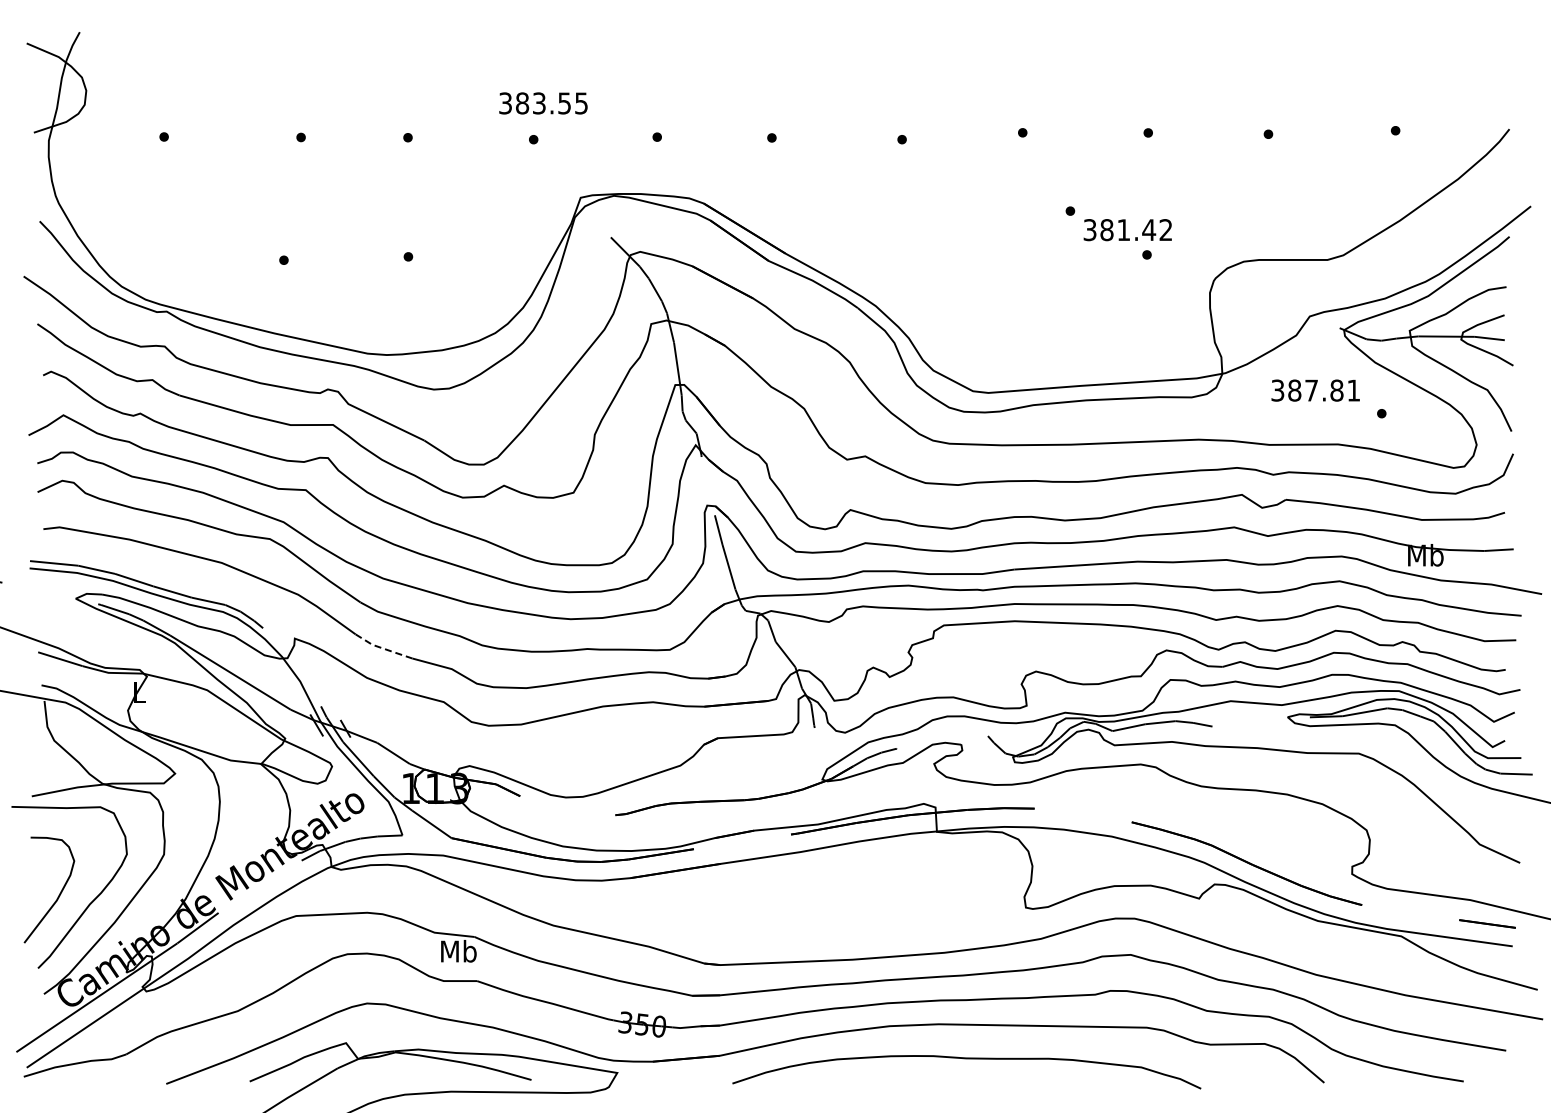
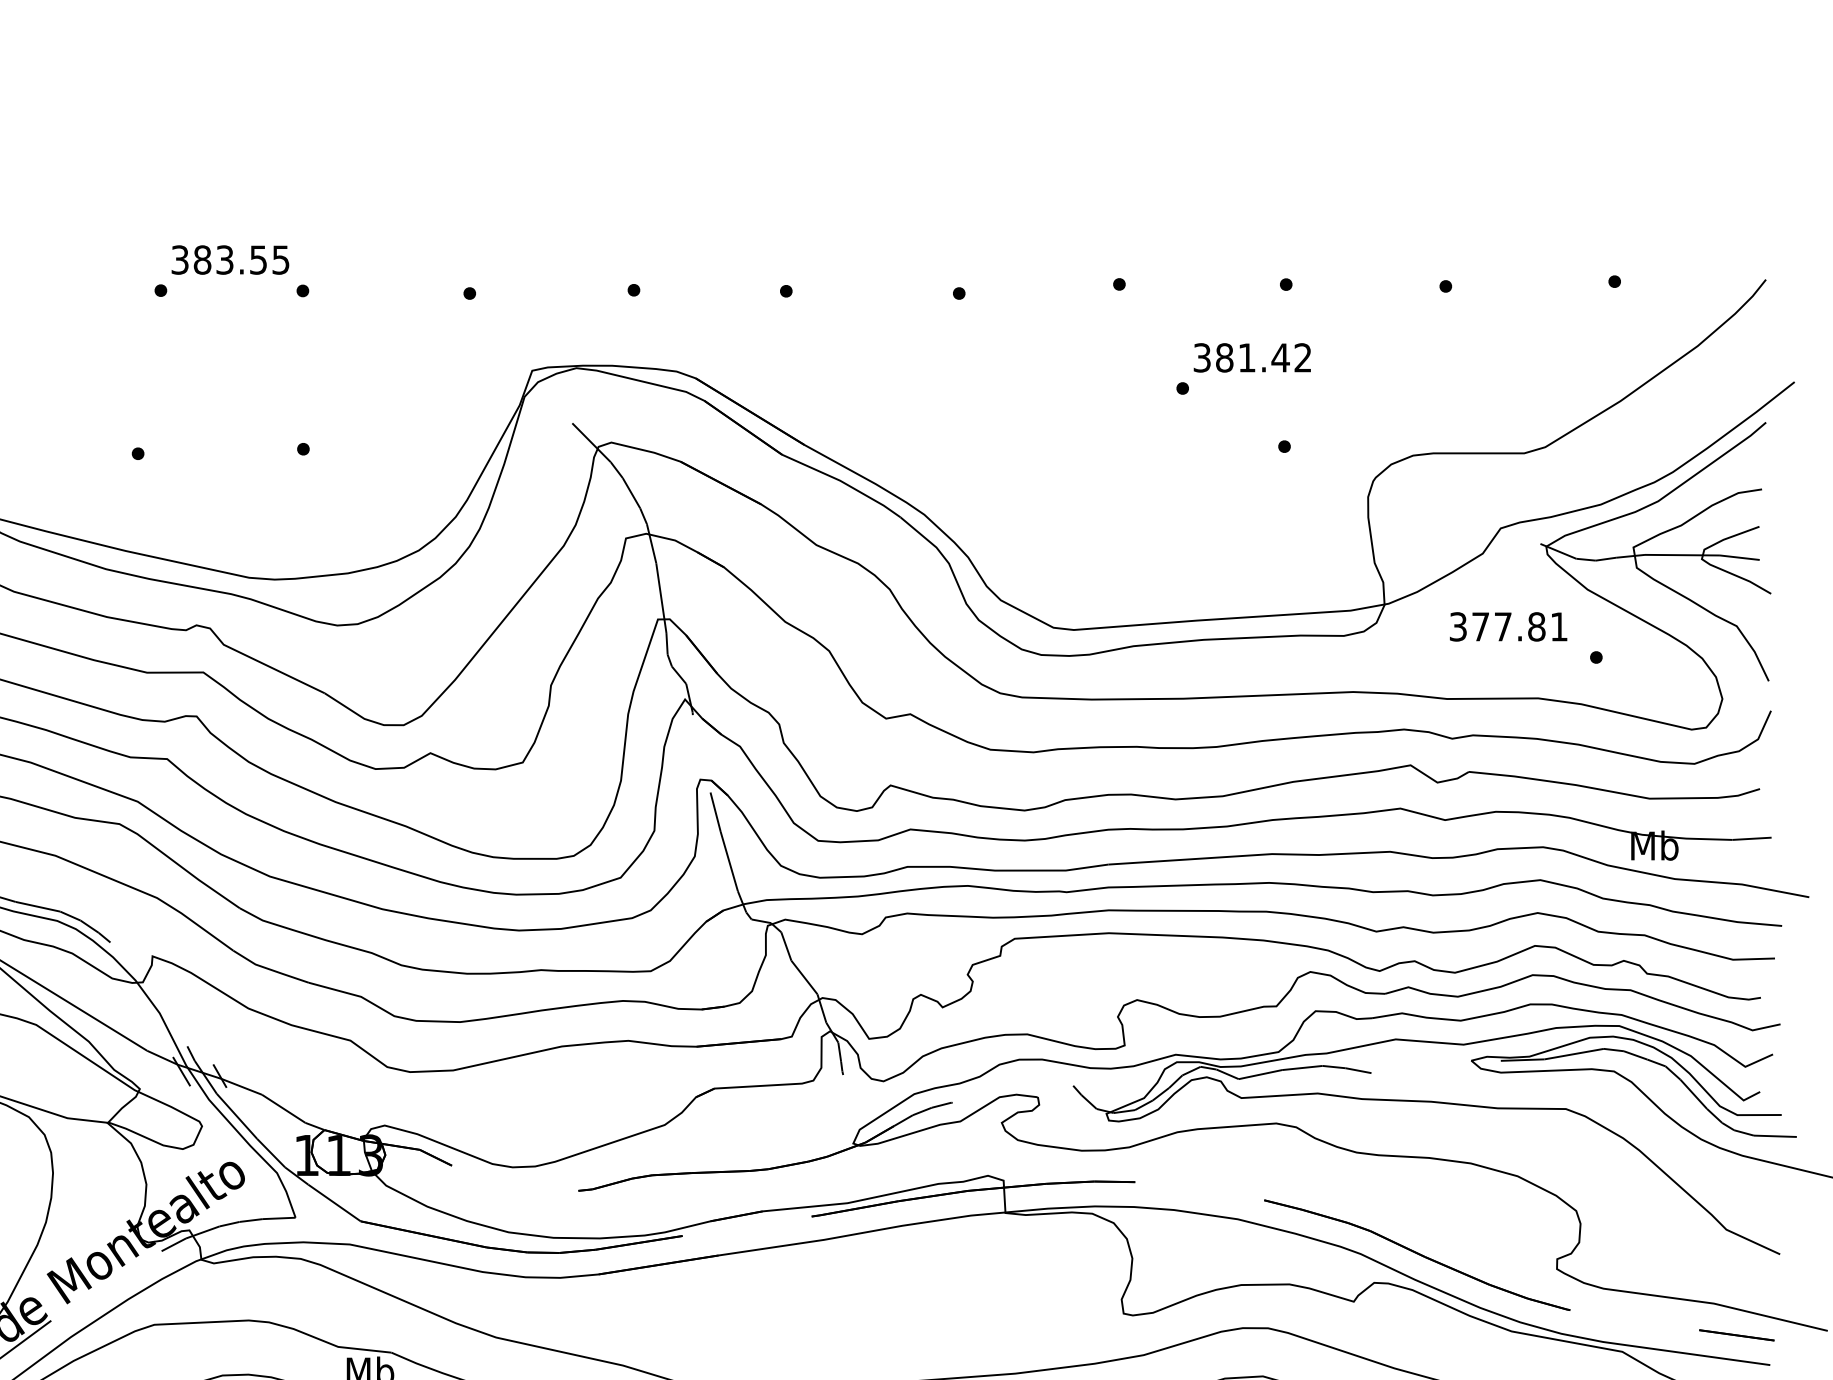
text: (543, 103) -> (230, 260), moved
text: (1127, 230) -> (1251, 358), moved
text: (1294, 390) -> (1480, 626), 387.81 -> 377.81
line: (382, 648) -> (269, 969), dashed -> solid

